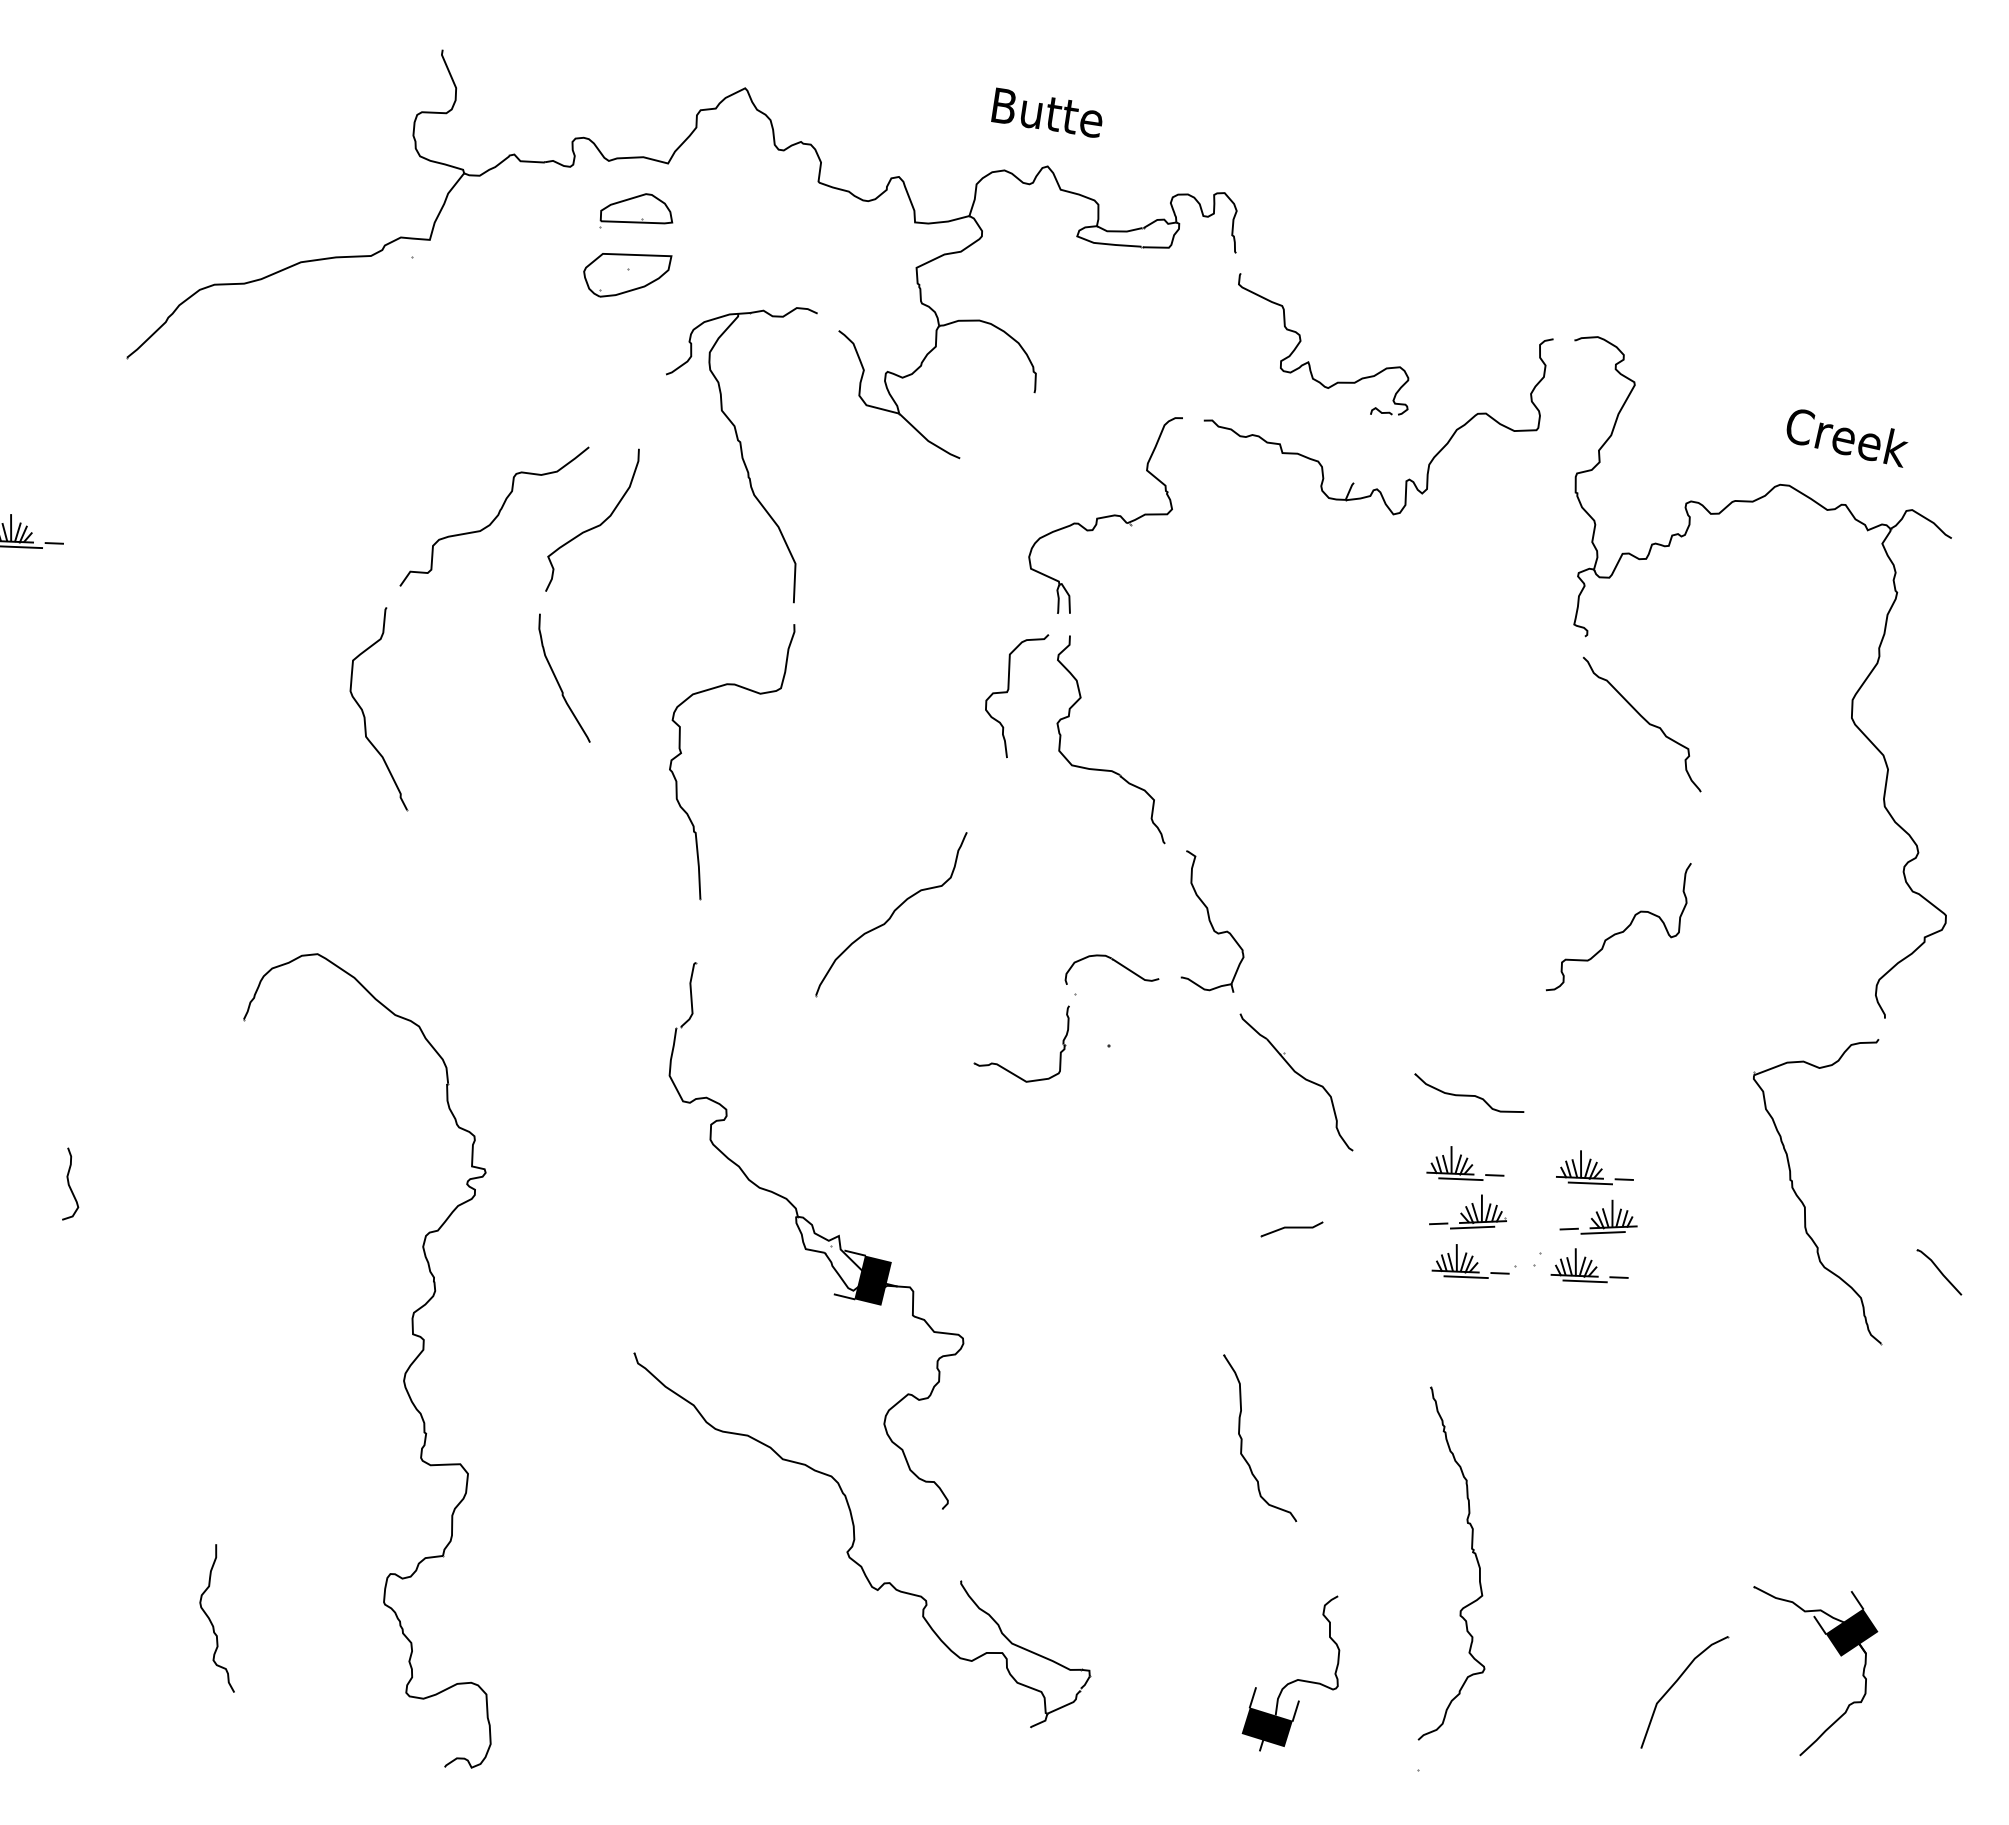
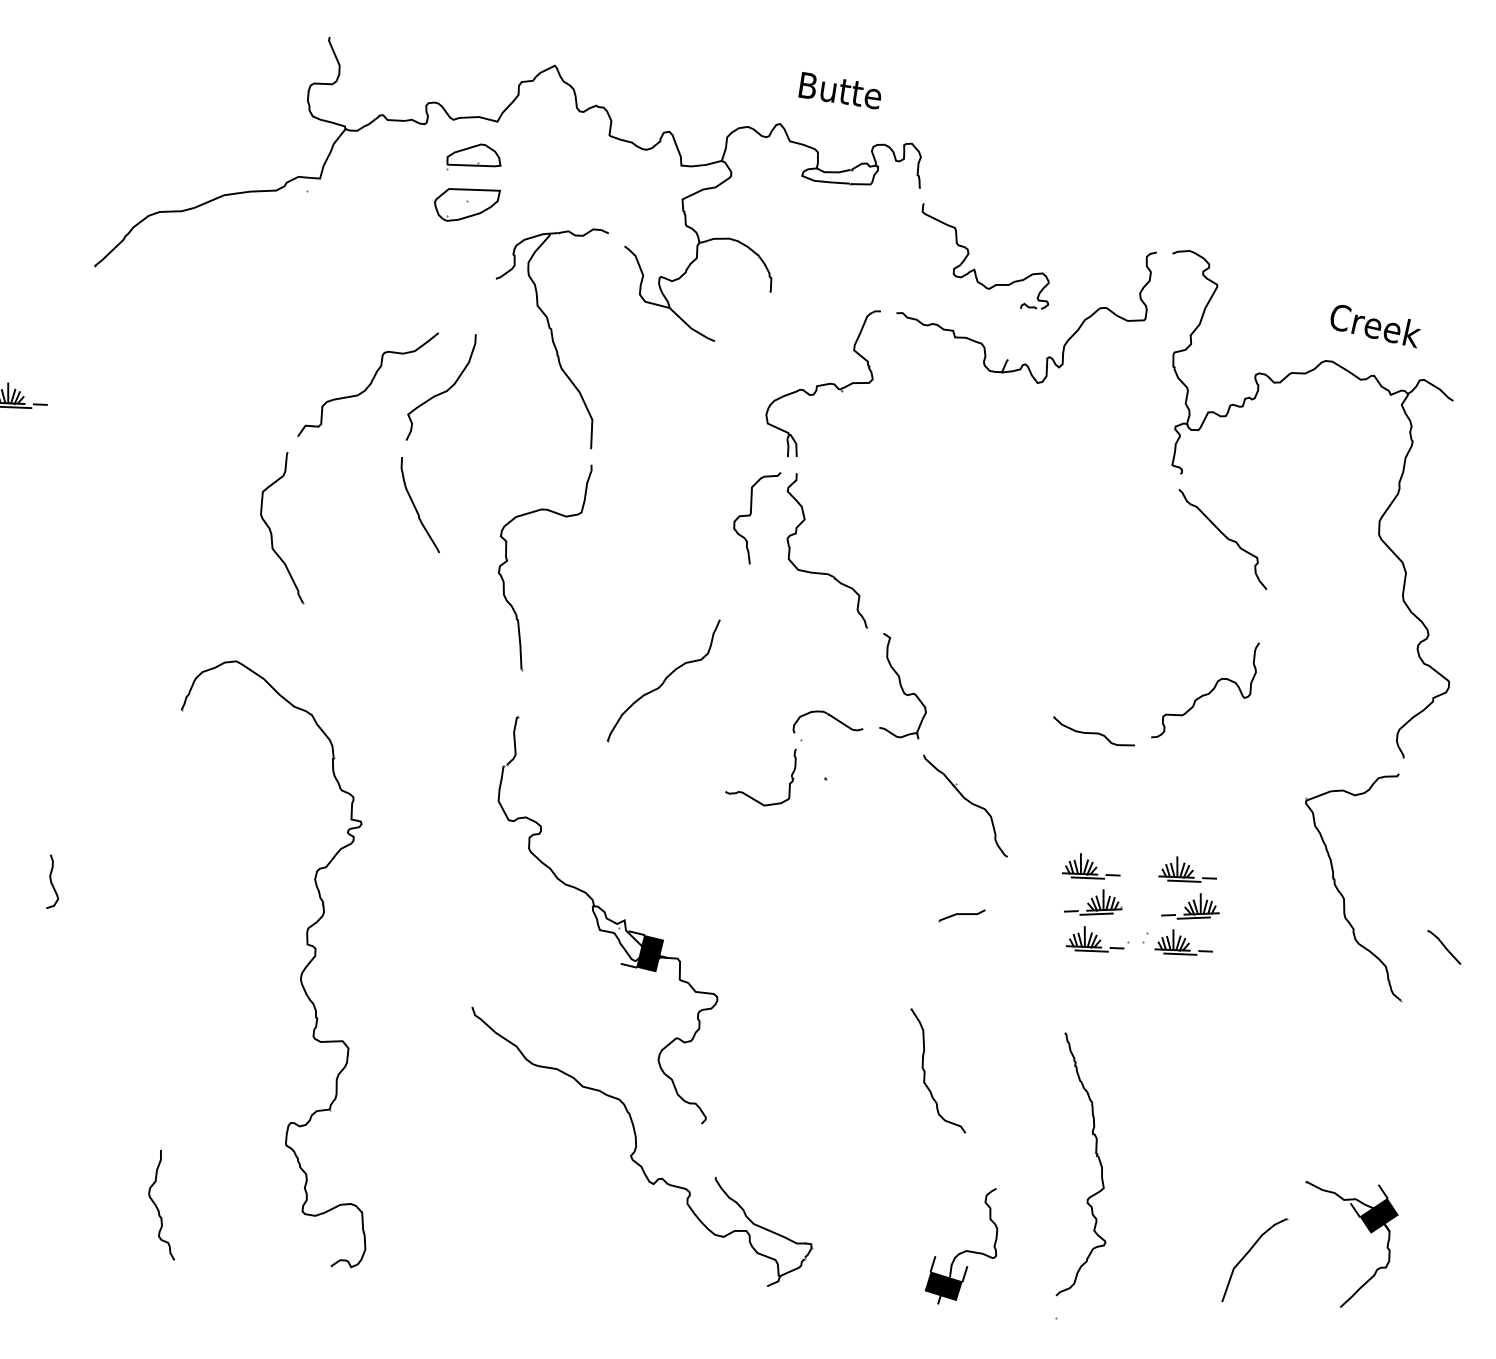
text: (1046, 112) -> (839, 90), moved
part: (1469, 1092) -> (1094, 730), moved
part: (404, 1373) -> (301, 973), moved

